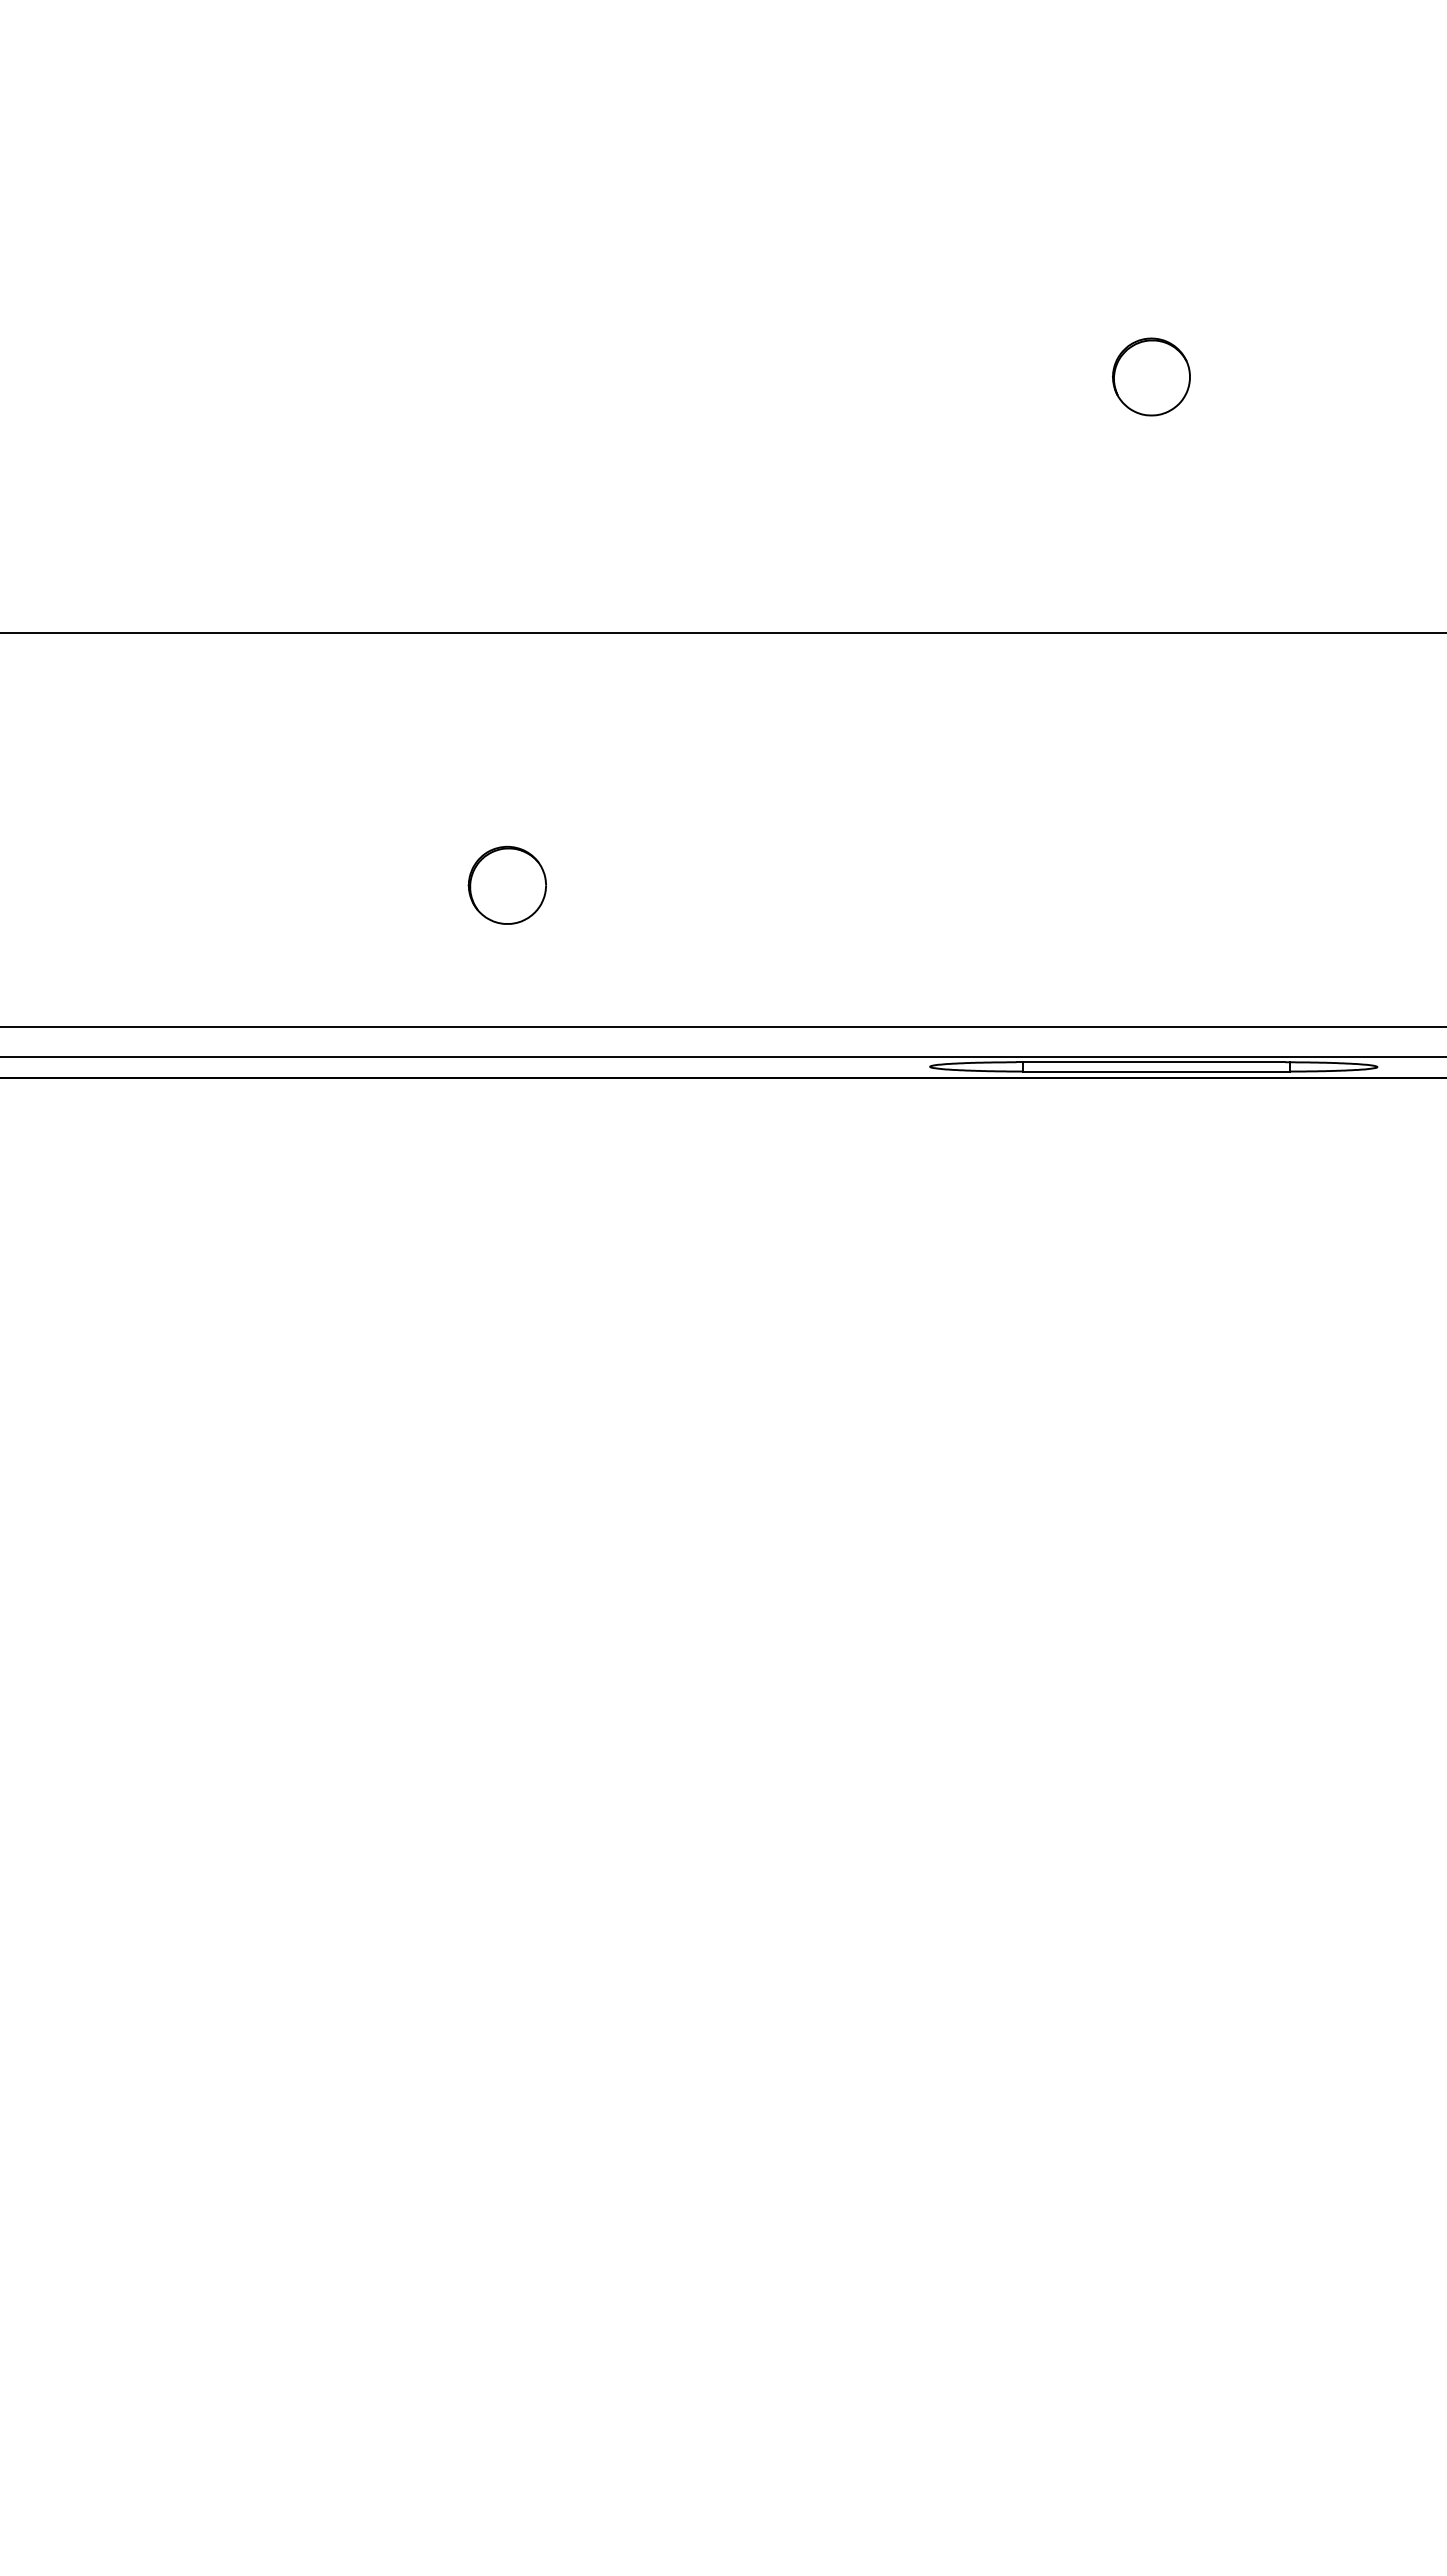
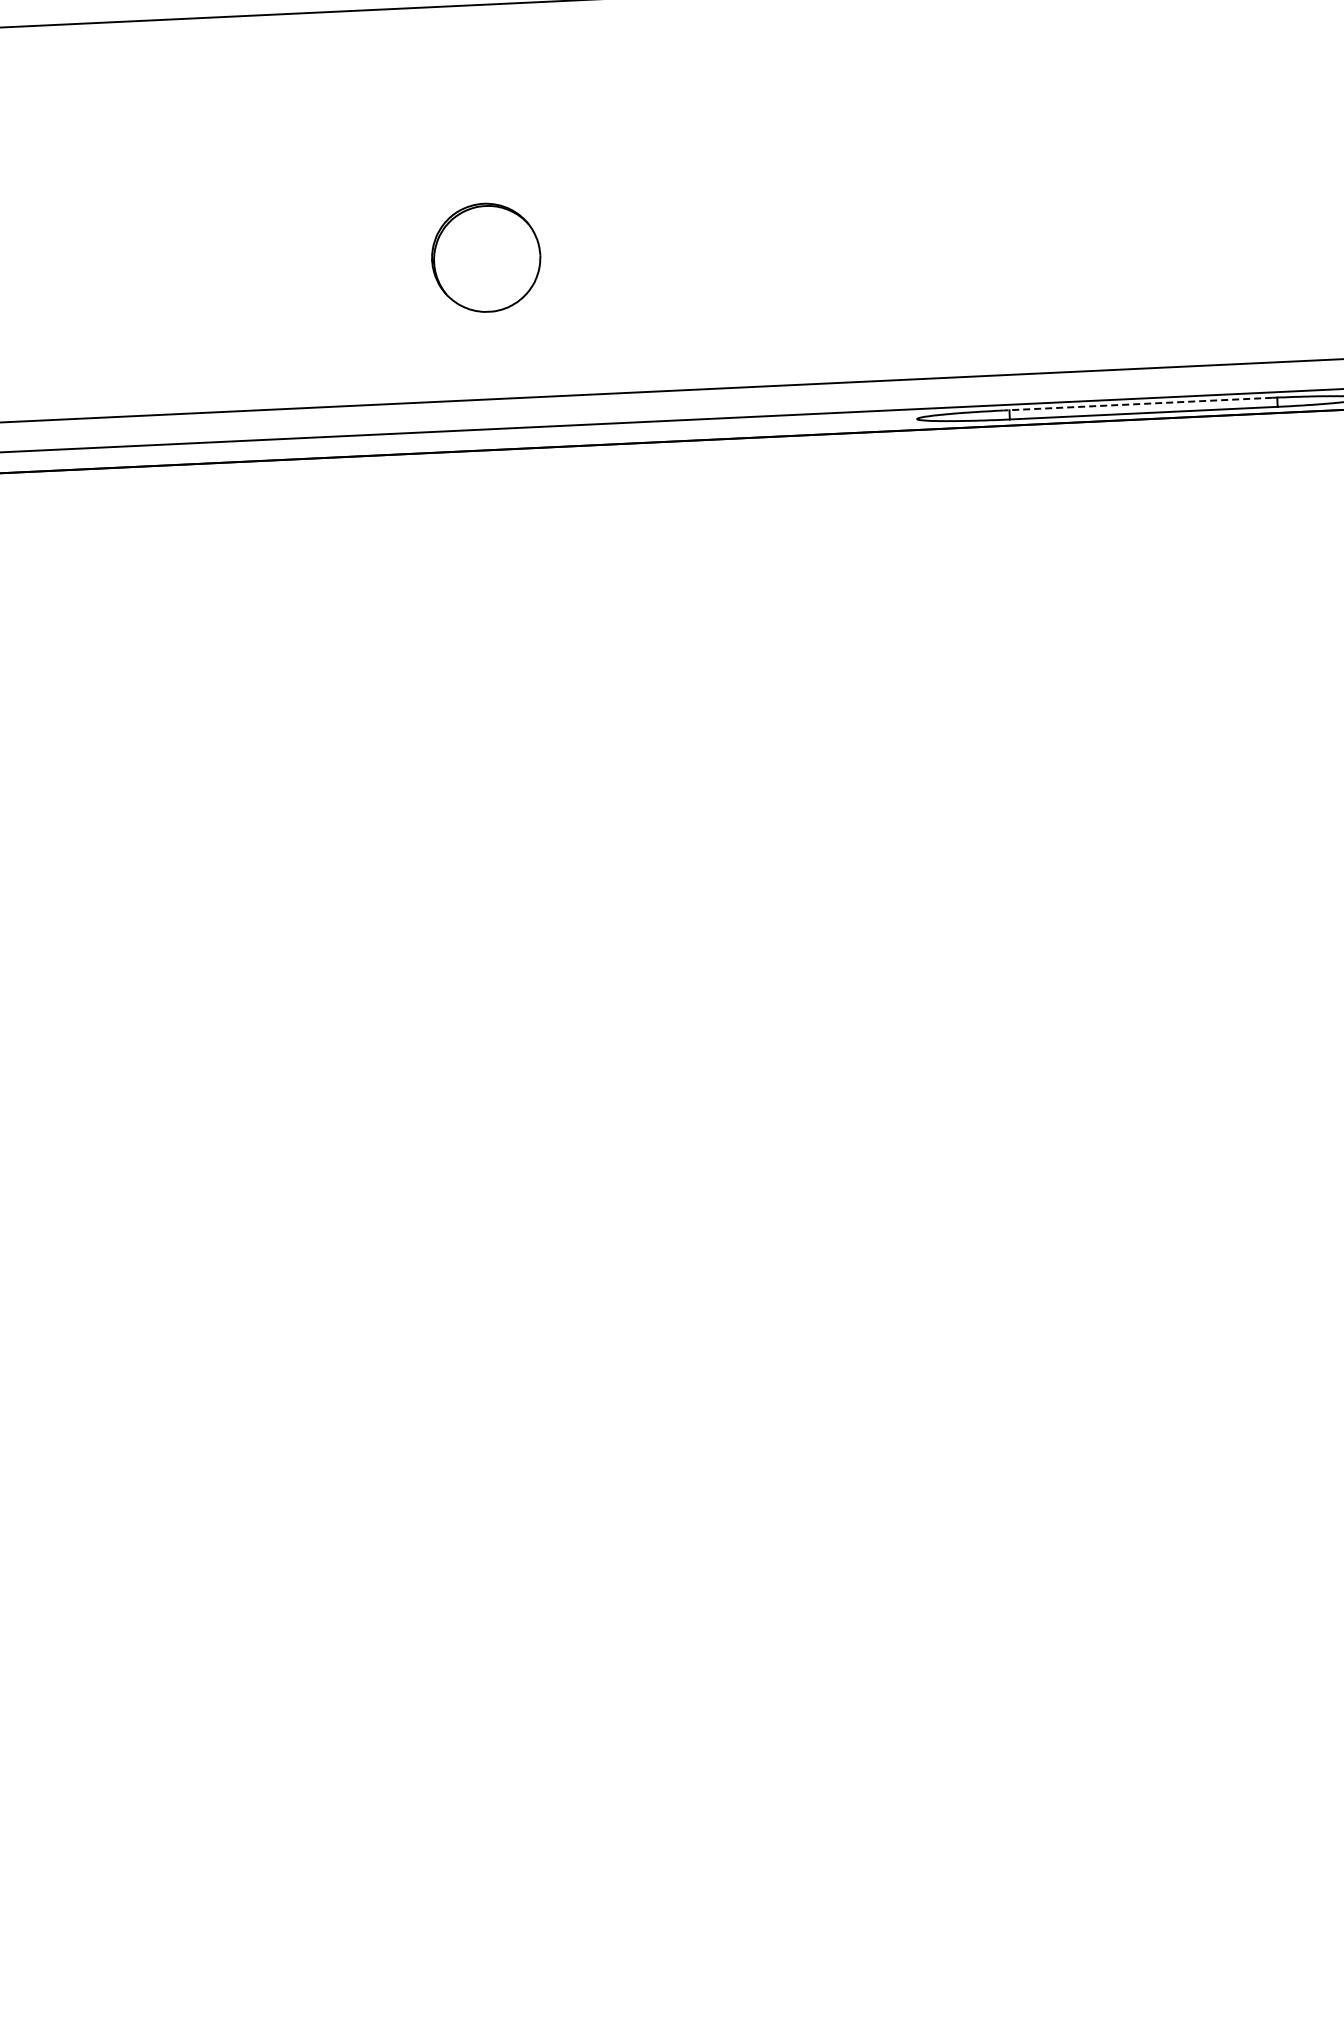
part: (506, 884) -> (485, 256), size x1.4
line: (1150, 1062) -> (1137, 404), solid -> dashed

